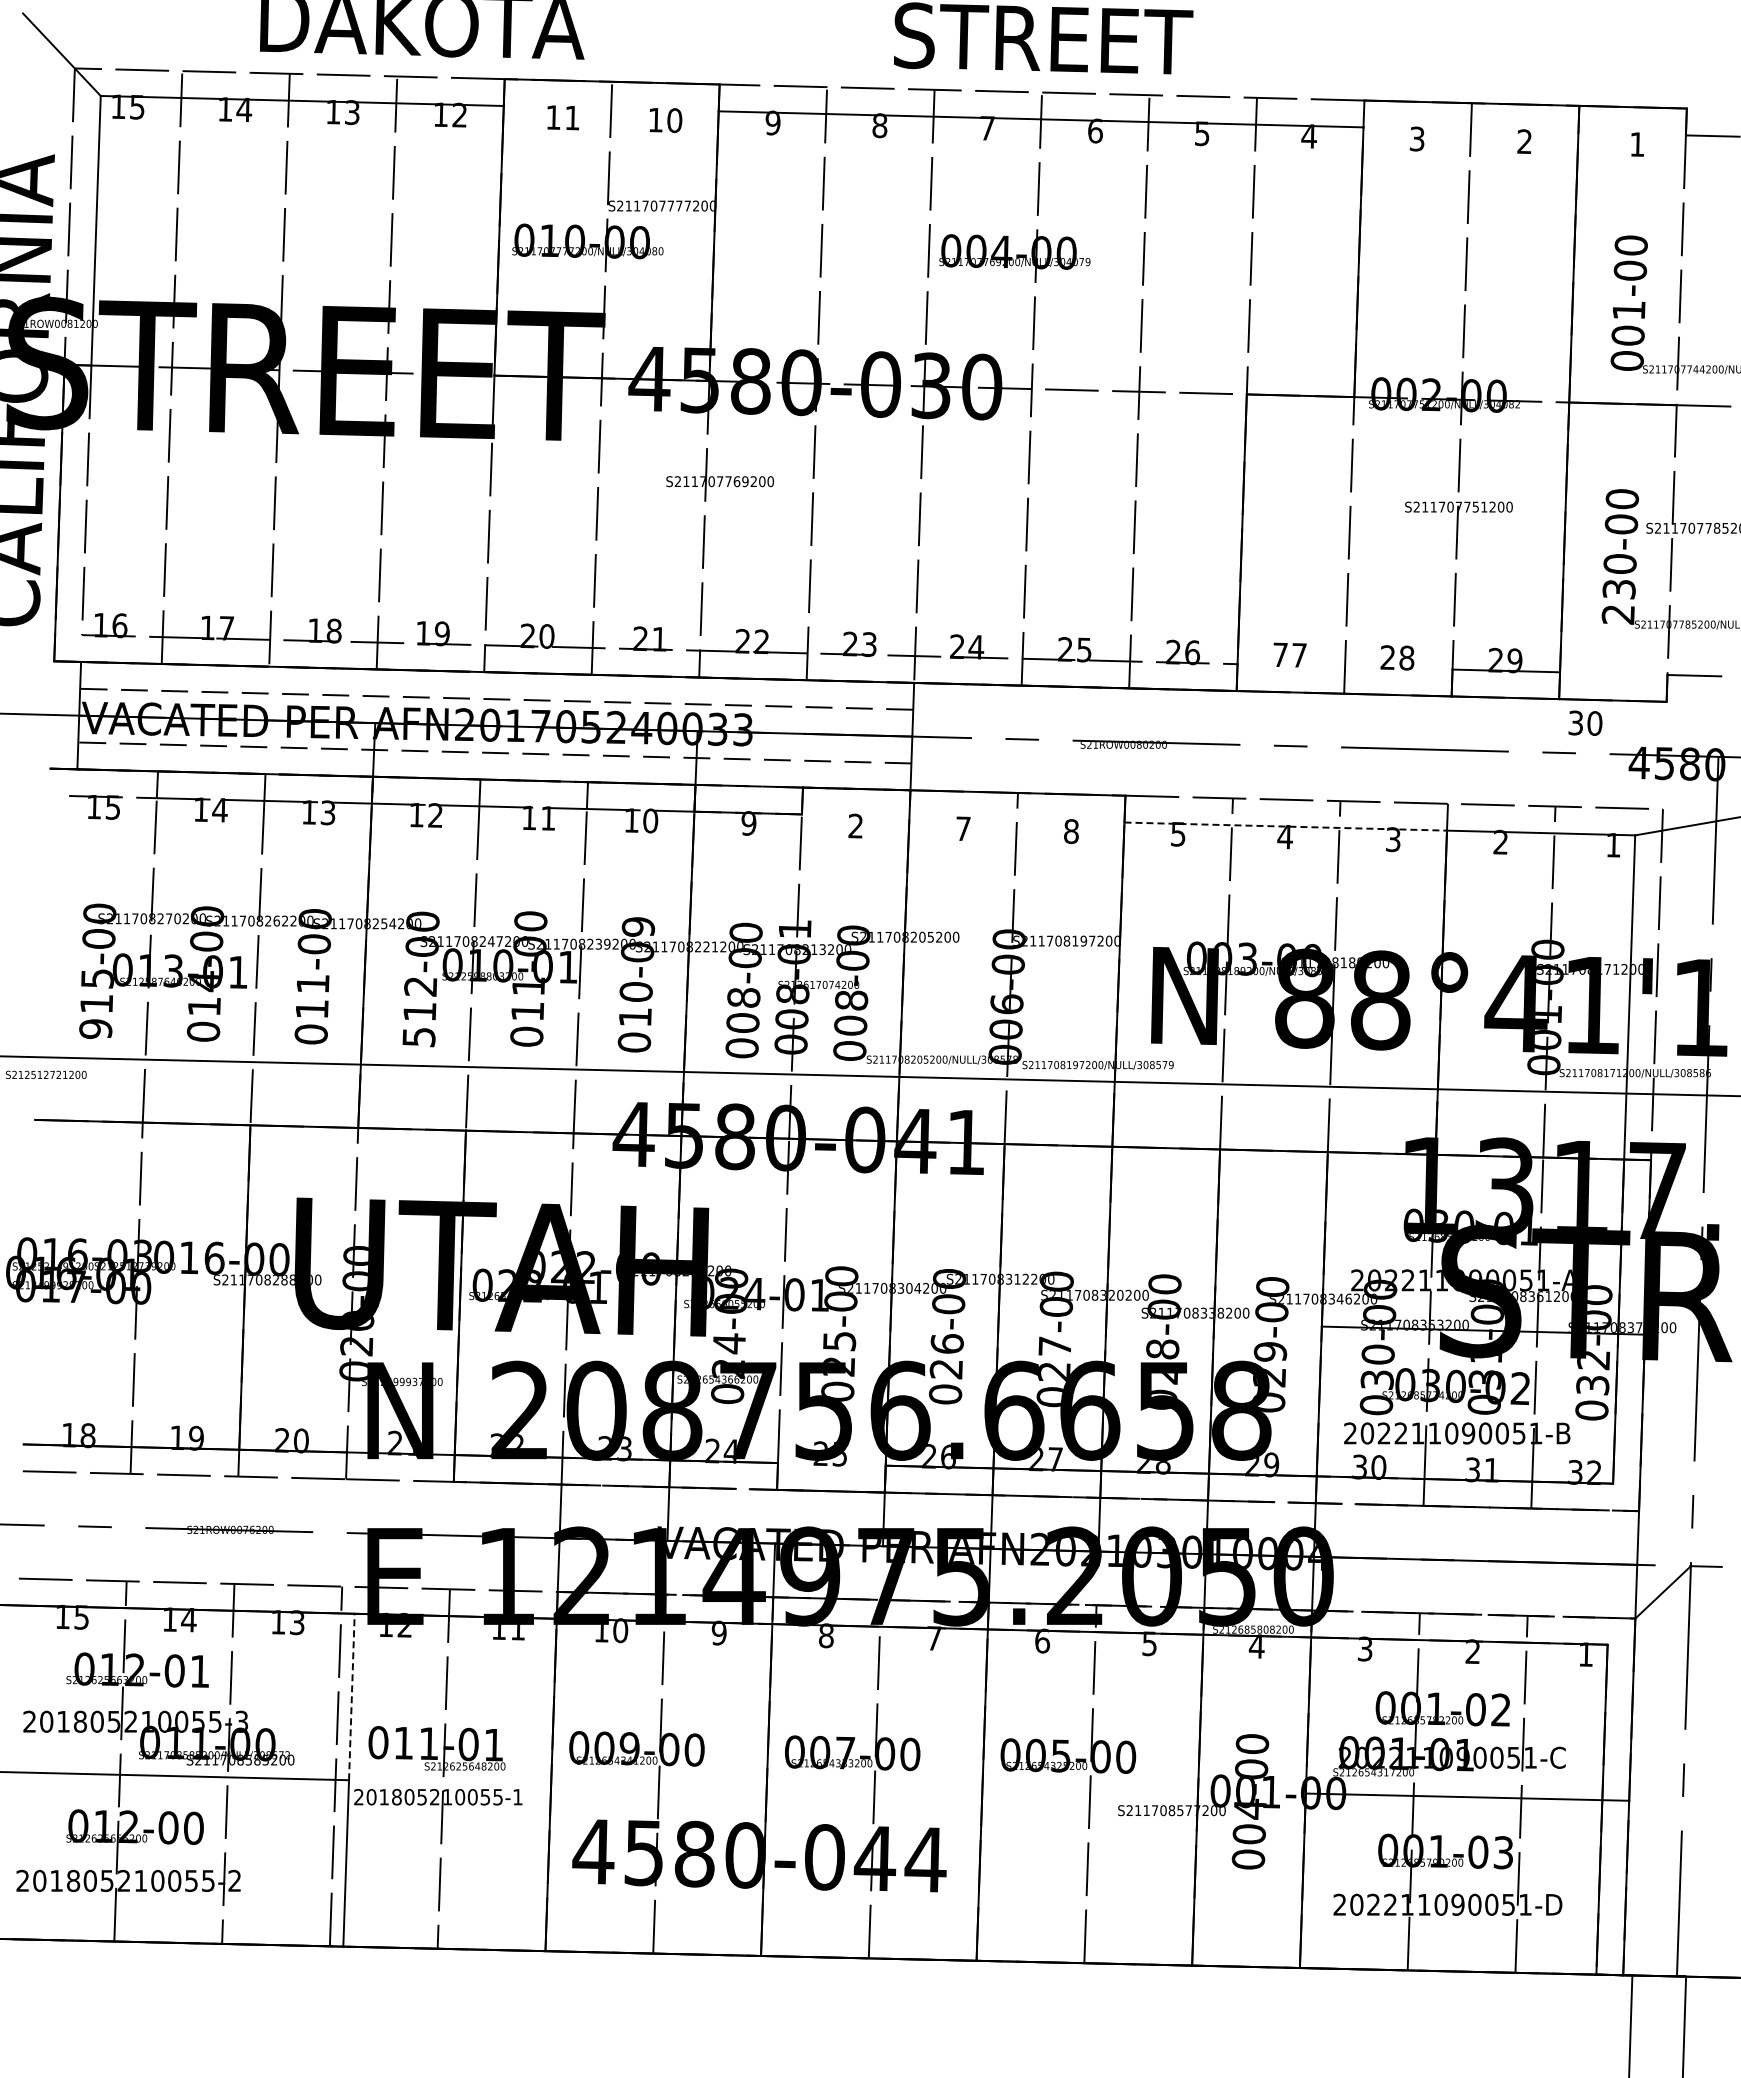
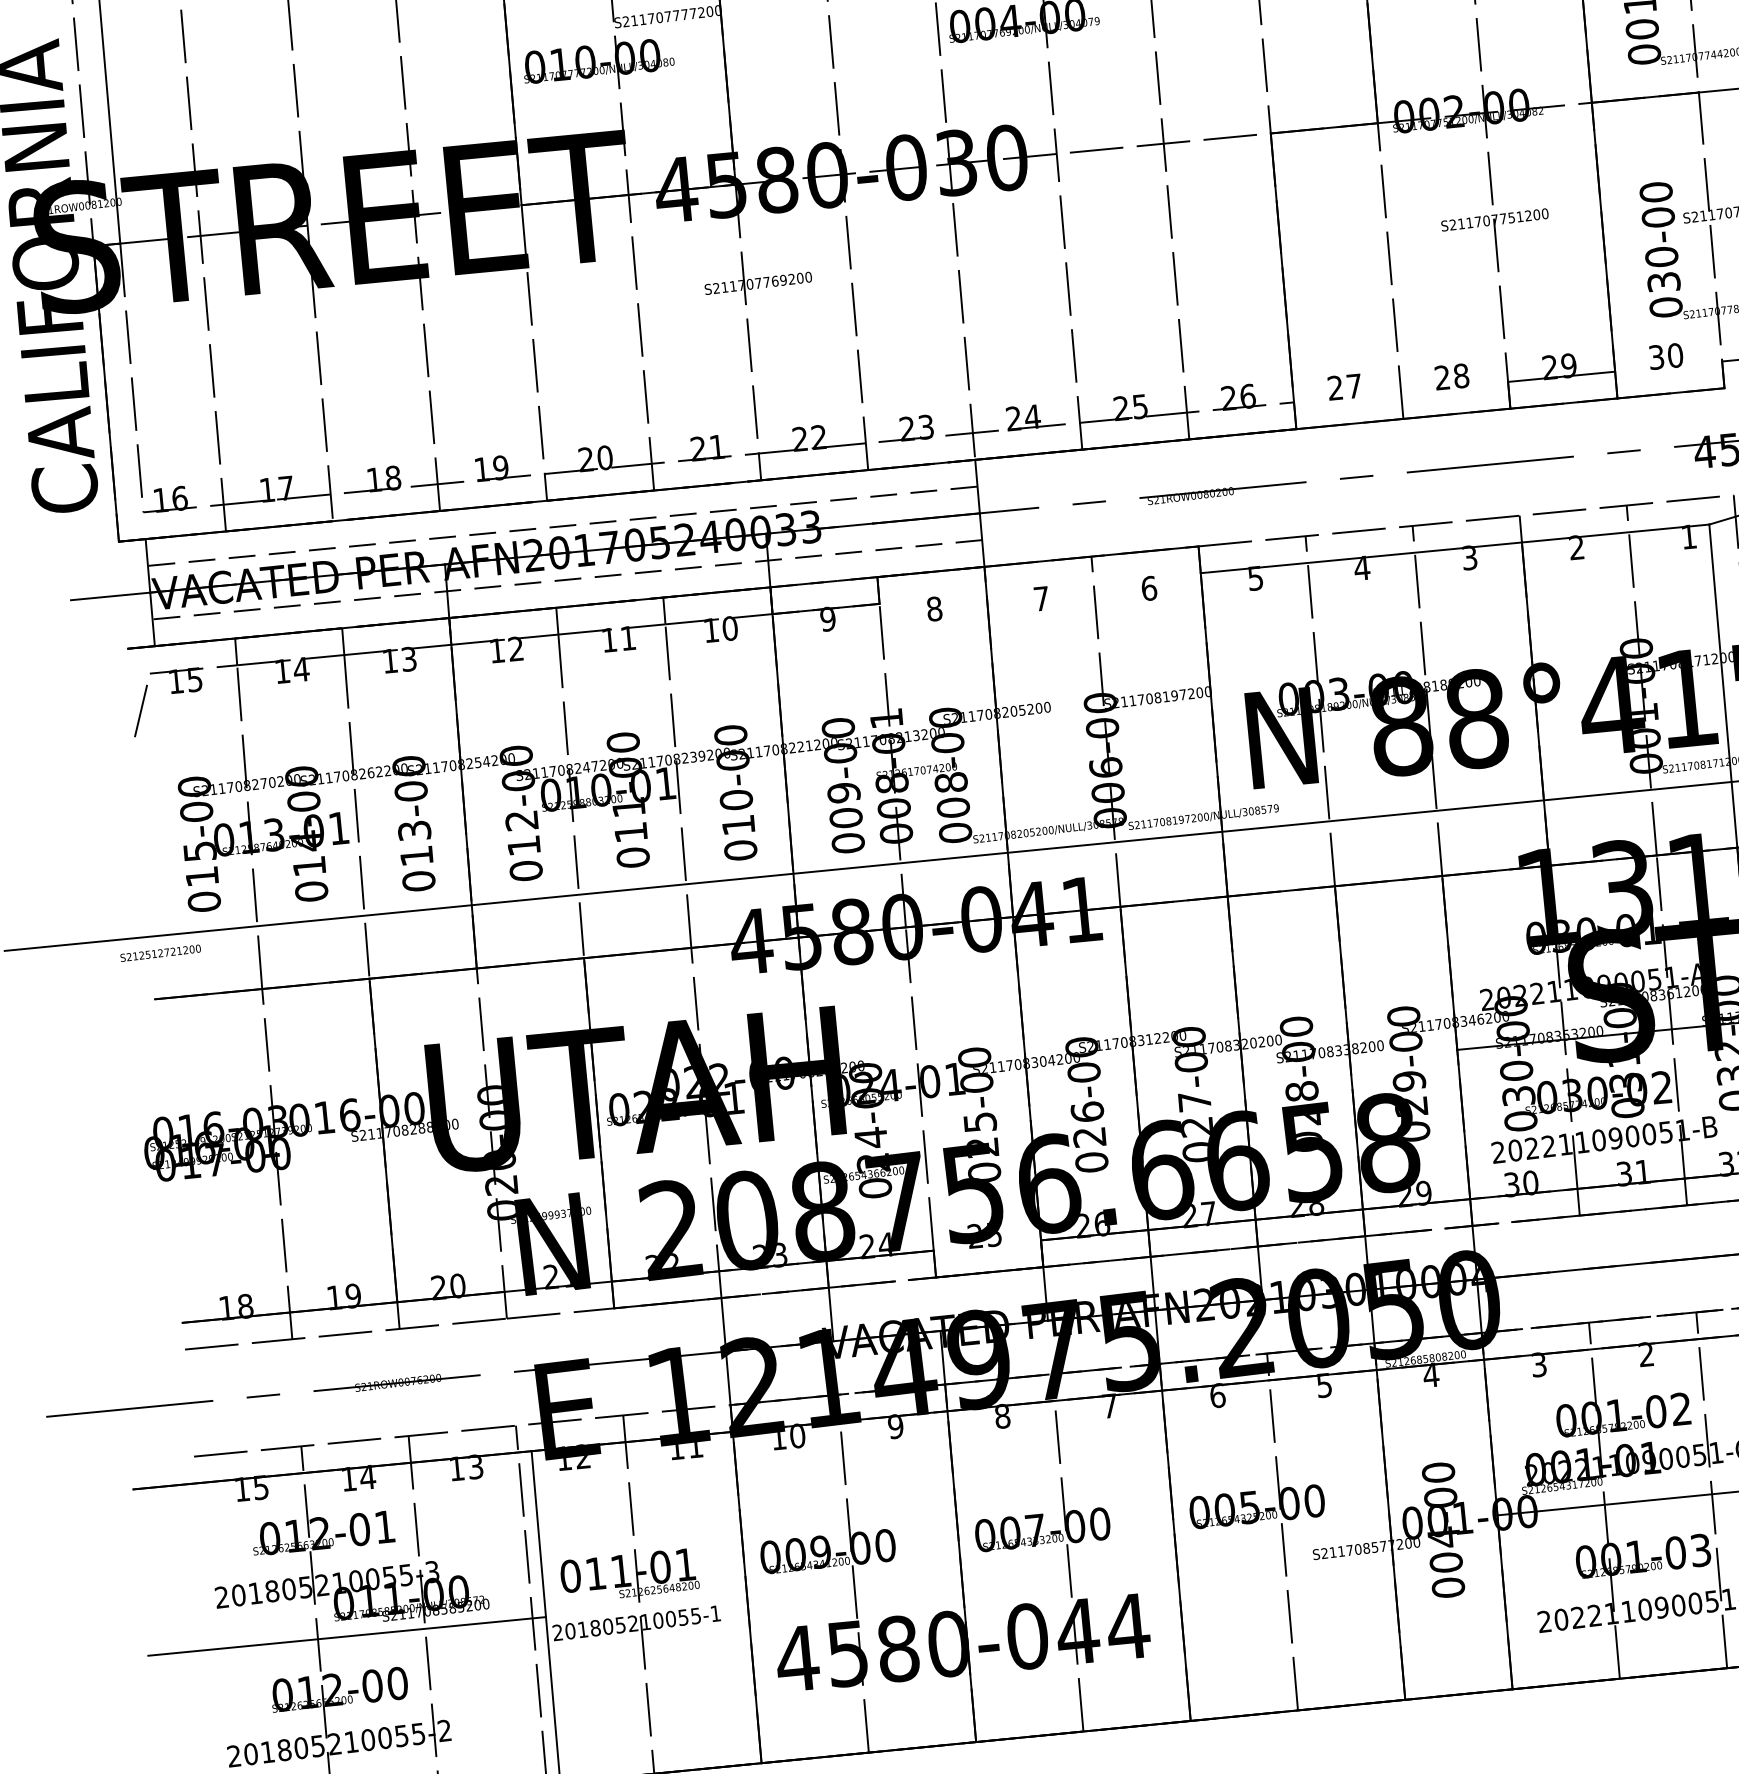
text: (1618, 614) -> (1666, 307), 230-00 -> 030-00
text: (1280, 654) -> (1335, 387), 77 -> 27
text: (1585, 722) -> (1666, 355), moved
text: (855, 825) -> (934, 608), 2 -> 8
line: (1286, 826) -> (1362, 557), dashed -> solid
line: (55, 831) -> (140, 710), added
text: (1071, 831) -> (1149, 588), 8 -> 6
text: (638, 926) -> (730, 734), 010-09 -> 010-00
text: (312, 983) -> (414, 830), 011-00 -> 013-00
text: (743, 997) -> (843, 792), 008-00 -> 009-00
text: (95, 1029) -> (204, 902), 915-00 -> 015-00
text: (418, 1037) -> (525, 871), 512-00 -> 012-00
line: (351, 1696) -> (538, 1533), dashed -> solid

